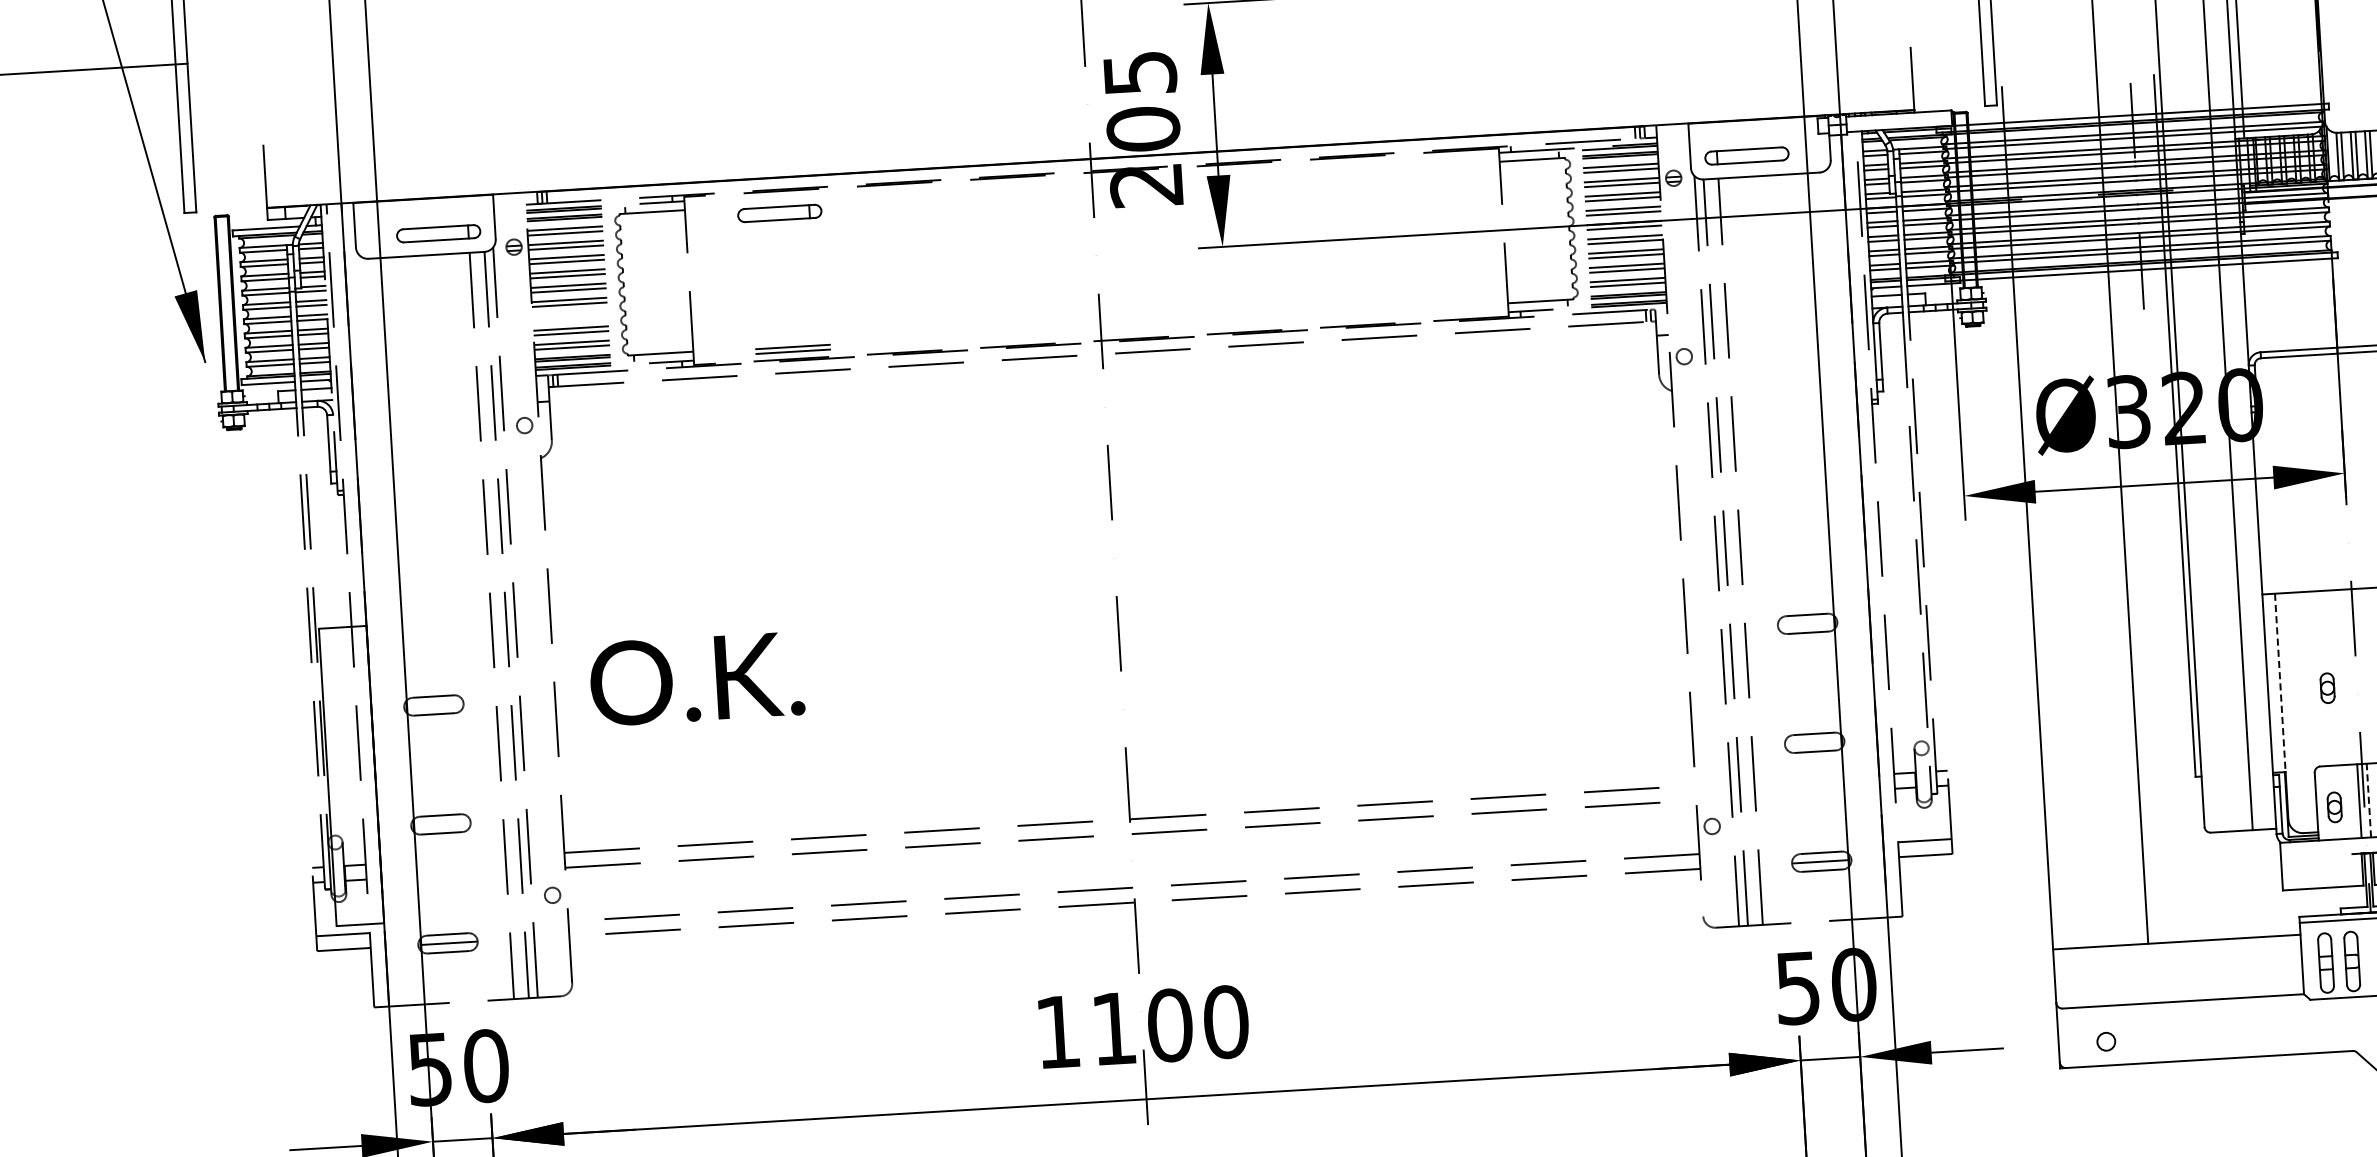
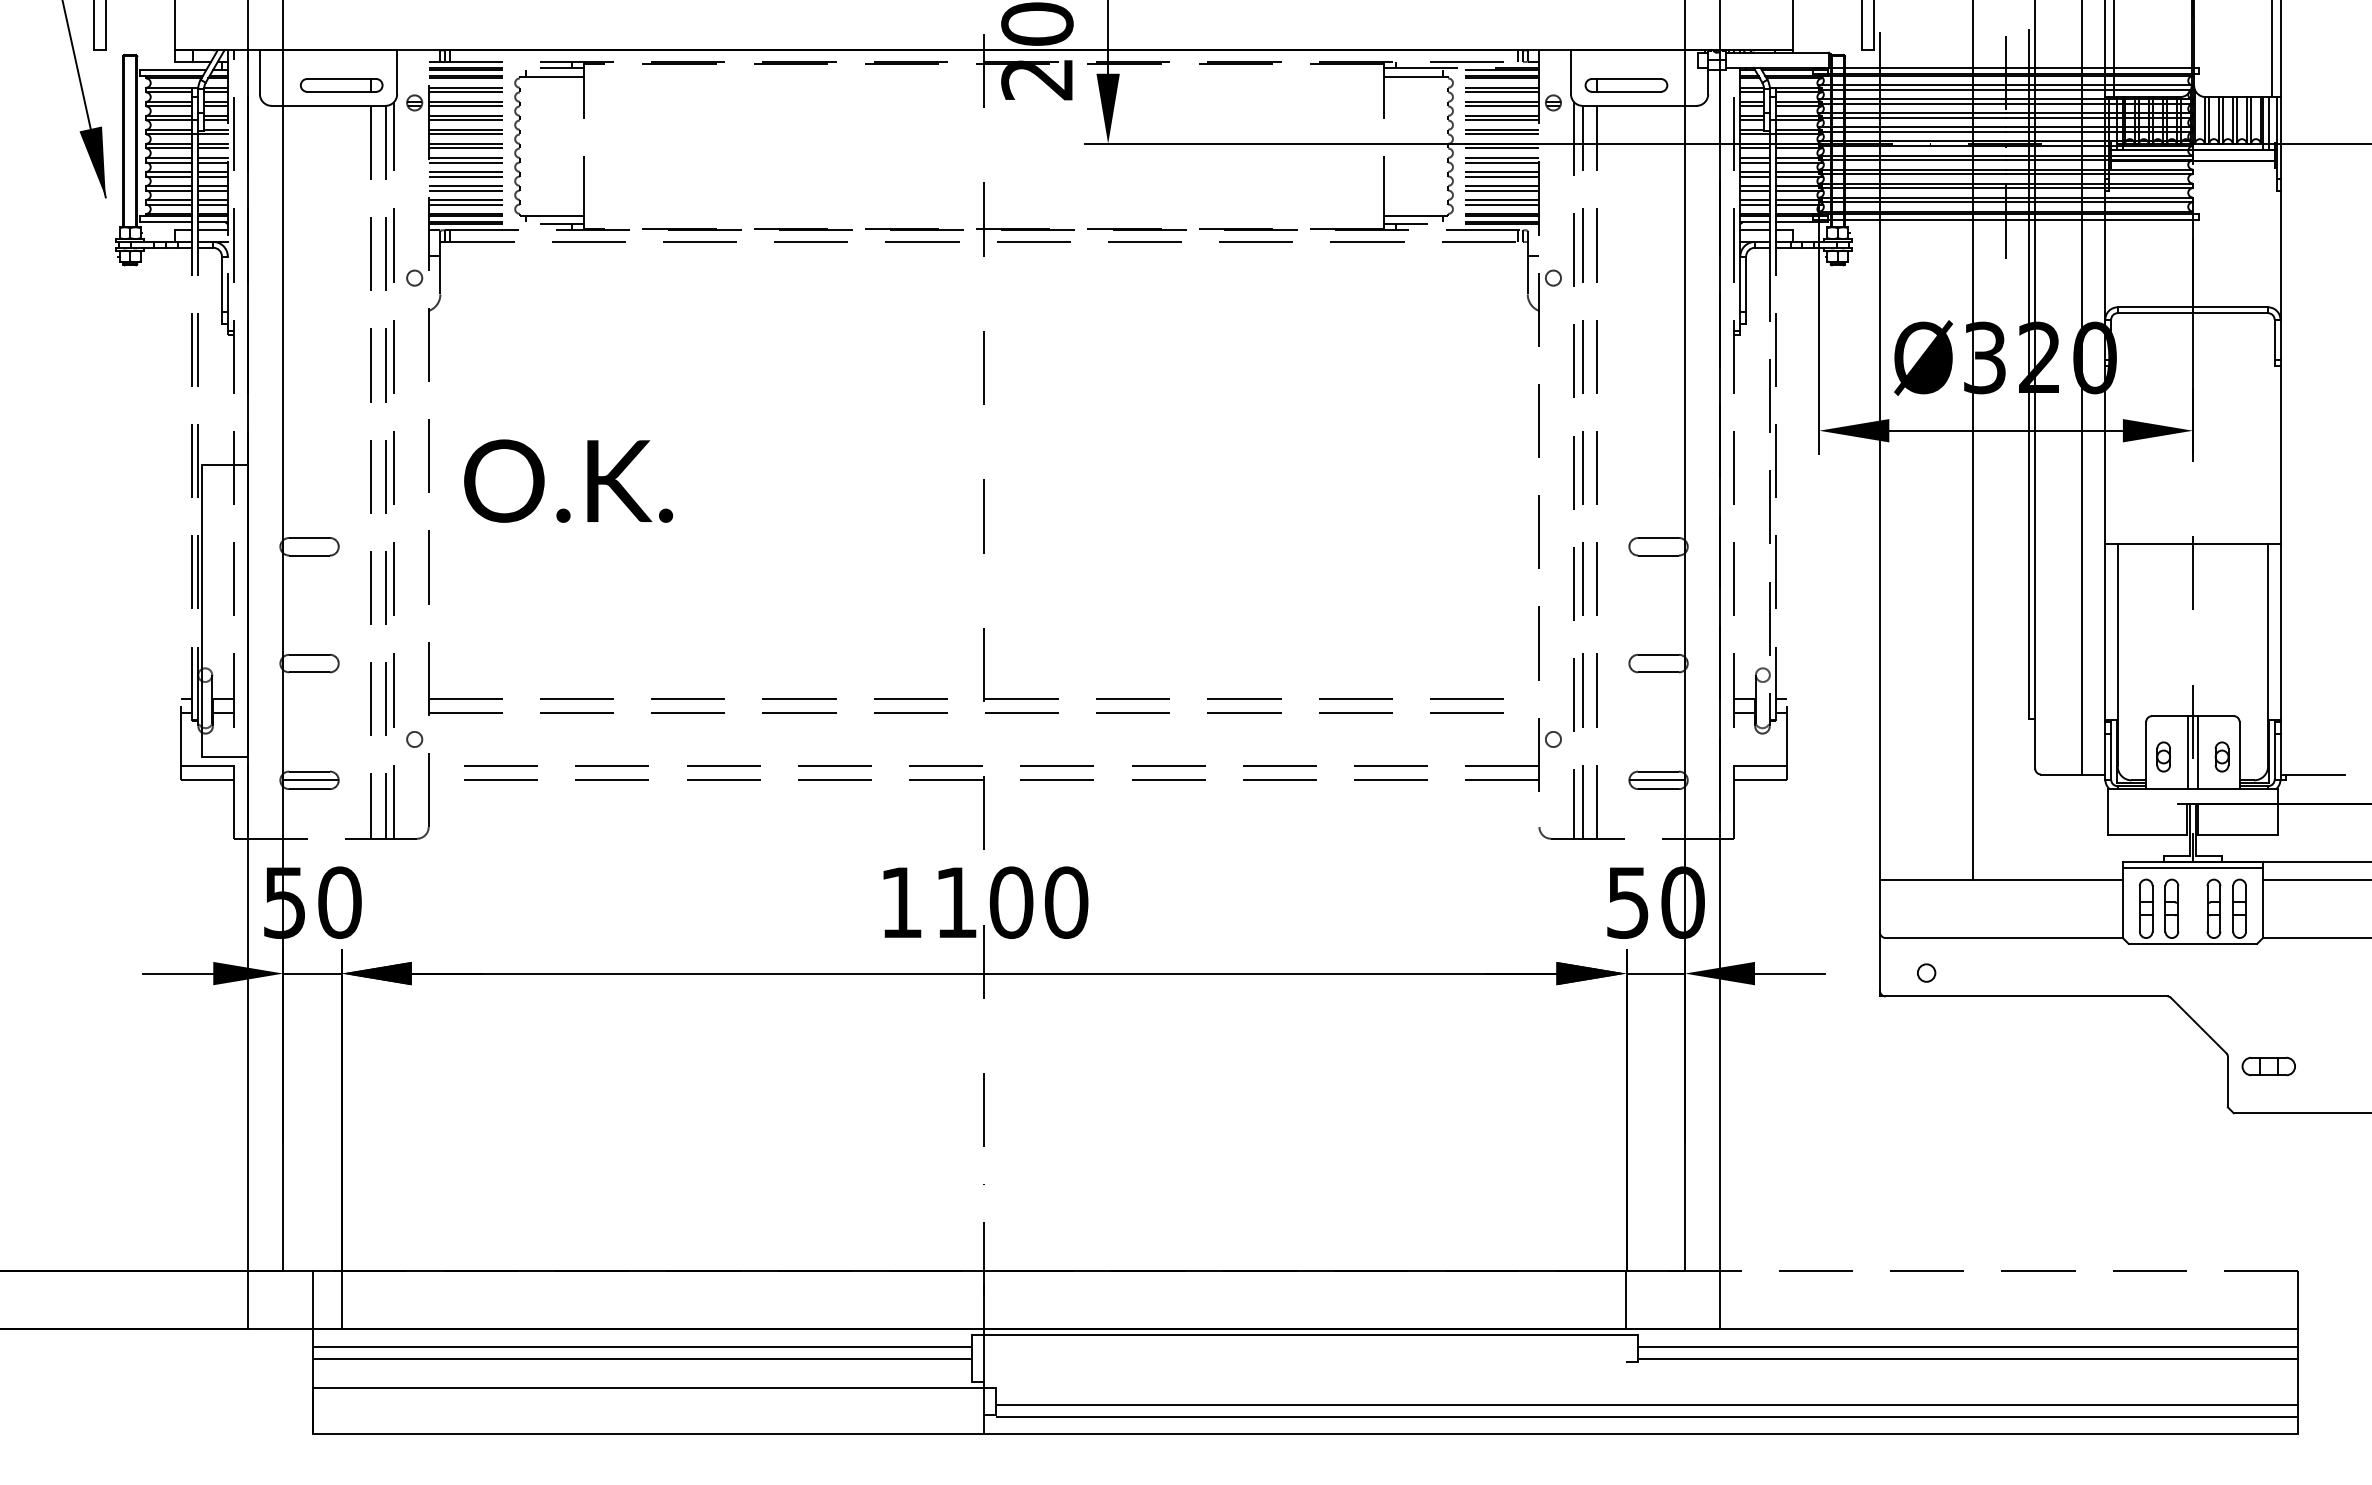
part: (779, 213) -> (676, 85), removed
part: (792, 349) -> (465, 174), moved
text: (696, 678) -> (568, 480), moved
line: (2280, 683) -> (2117, 632), dashed -> solid
part: (2327, 687) -> (2163, 639), removed
line: (2368, 799) -> (2197, 751), dashed -> solid

